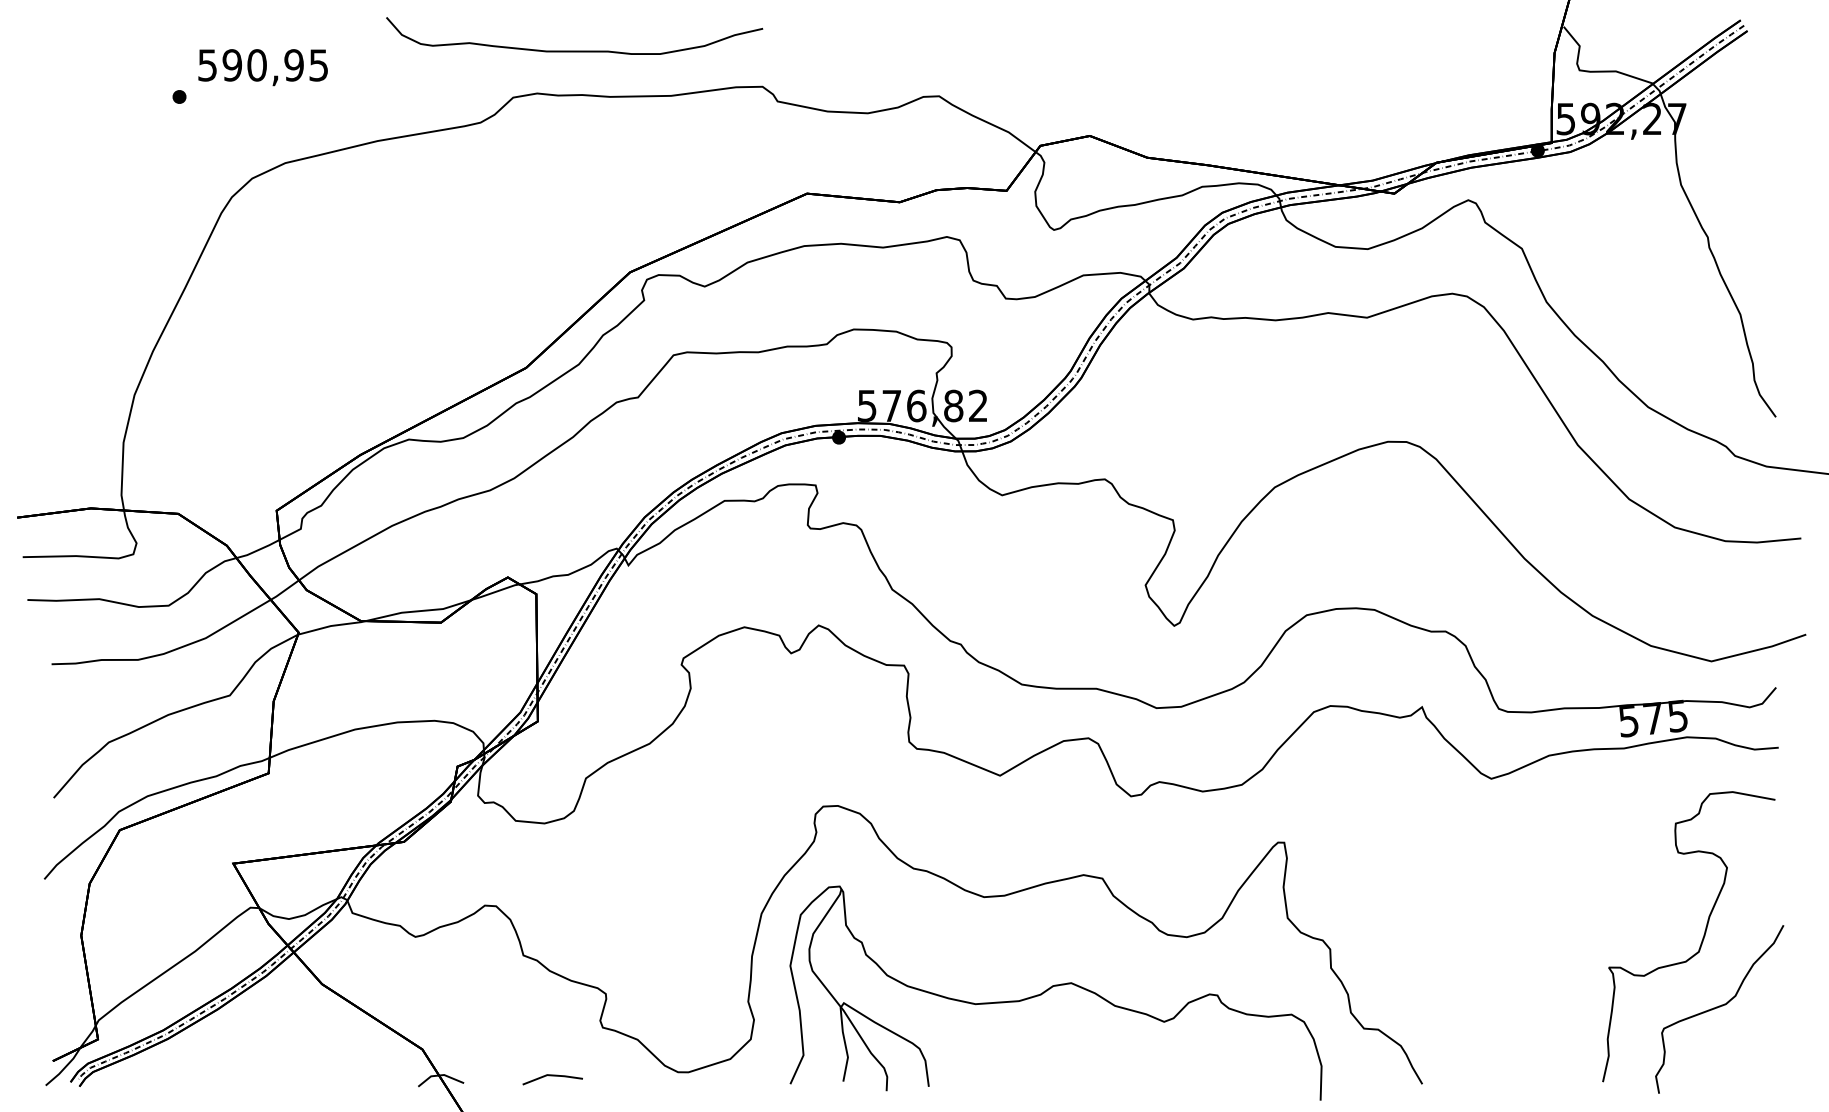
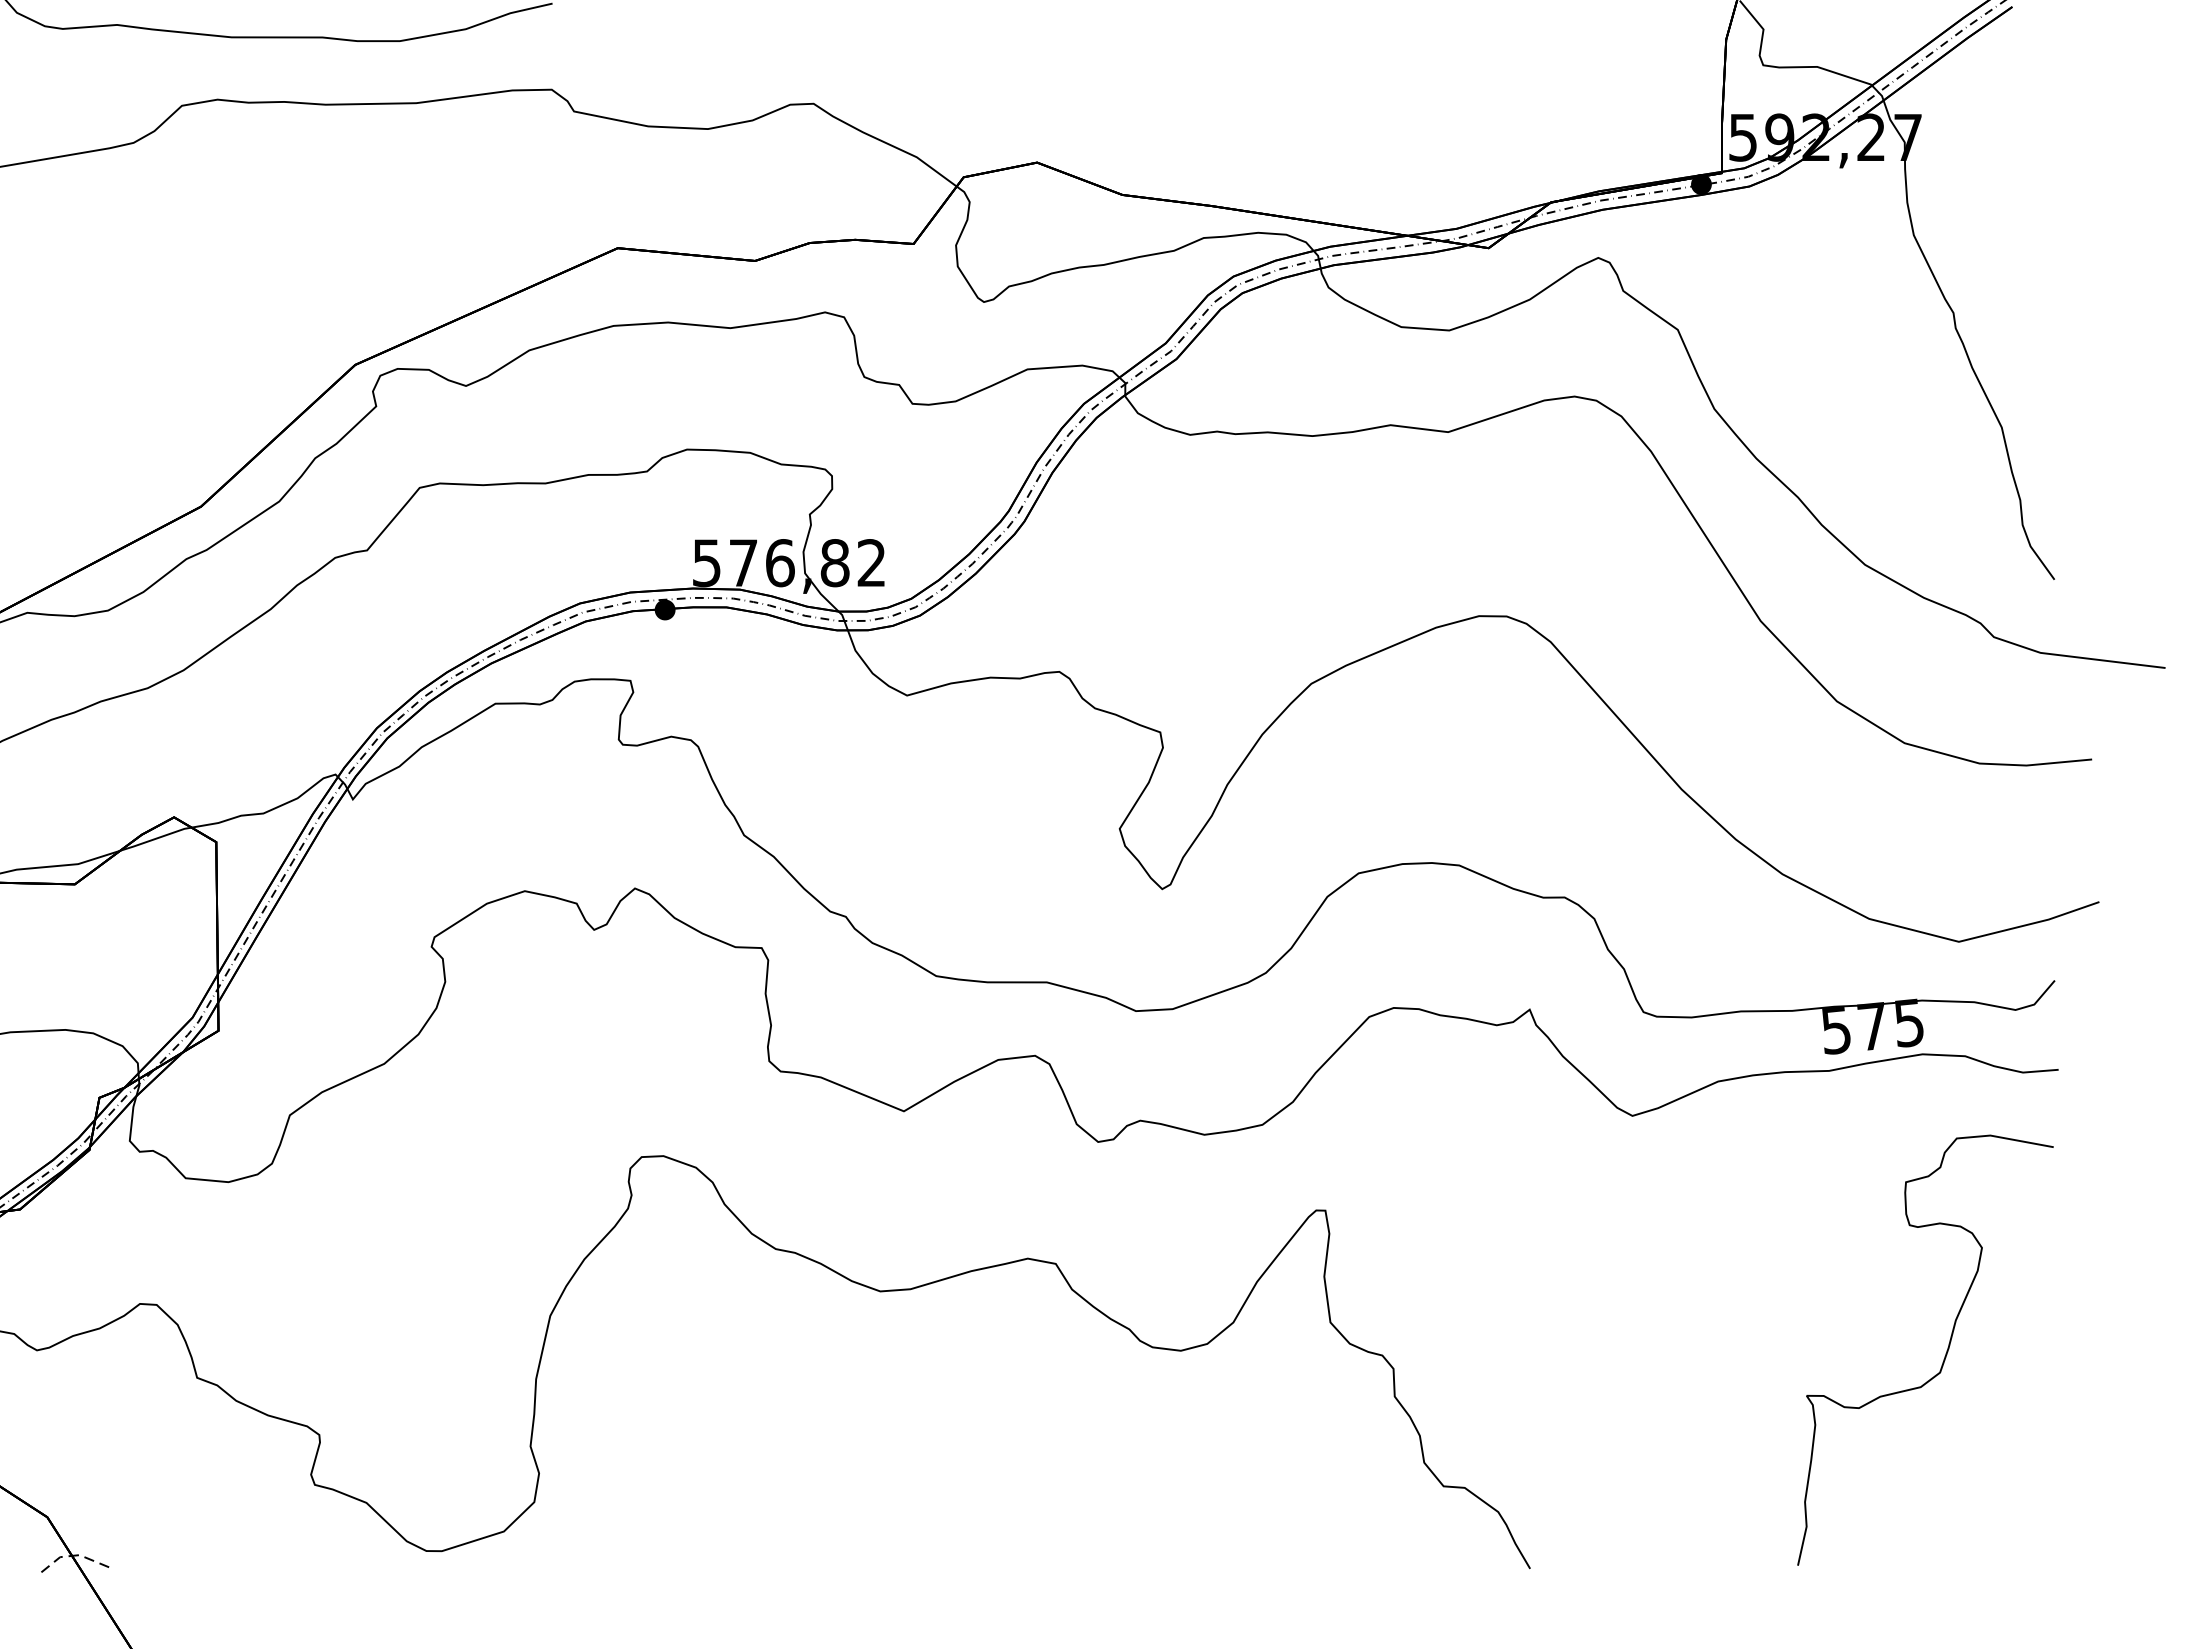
part: (1055, 992) -> (986, 1432), removed
curve: (1719, 1007) -> (1970, 1455), removed
line: (439, 1075) -> (72, 1555), solid -> dashed
line: (552, 1076) -> (240, 1557), removed

